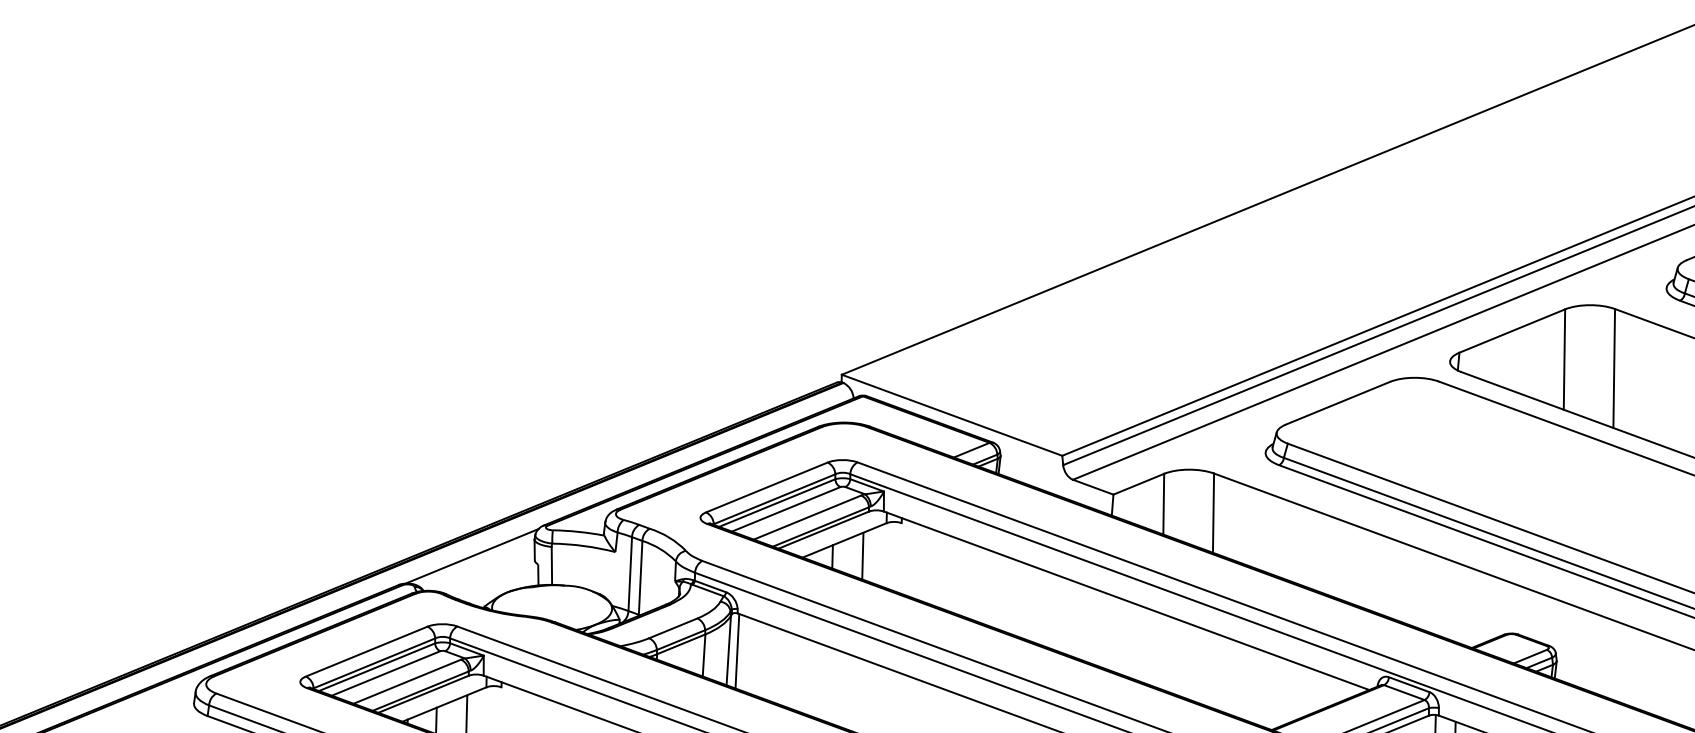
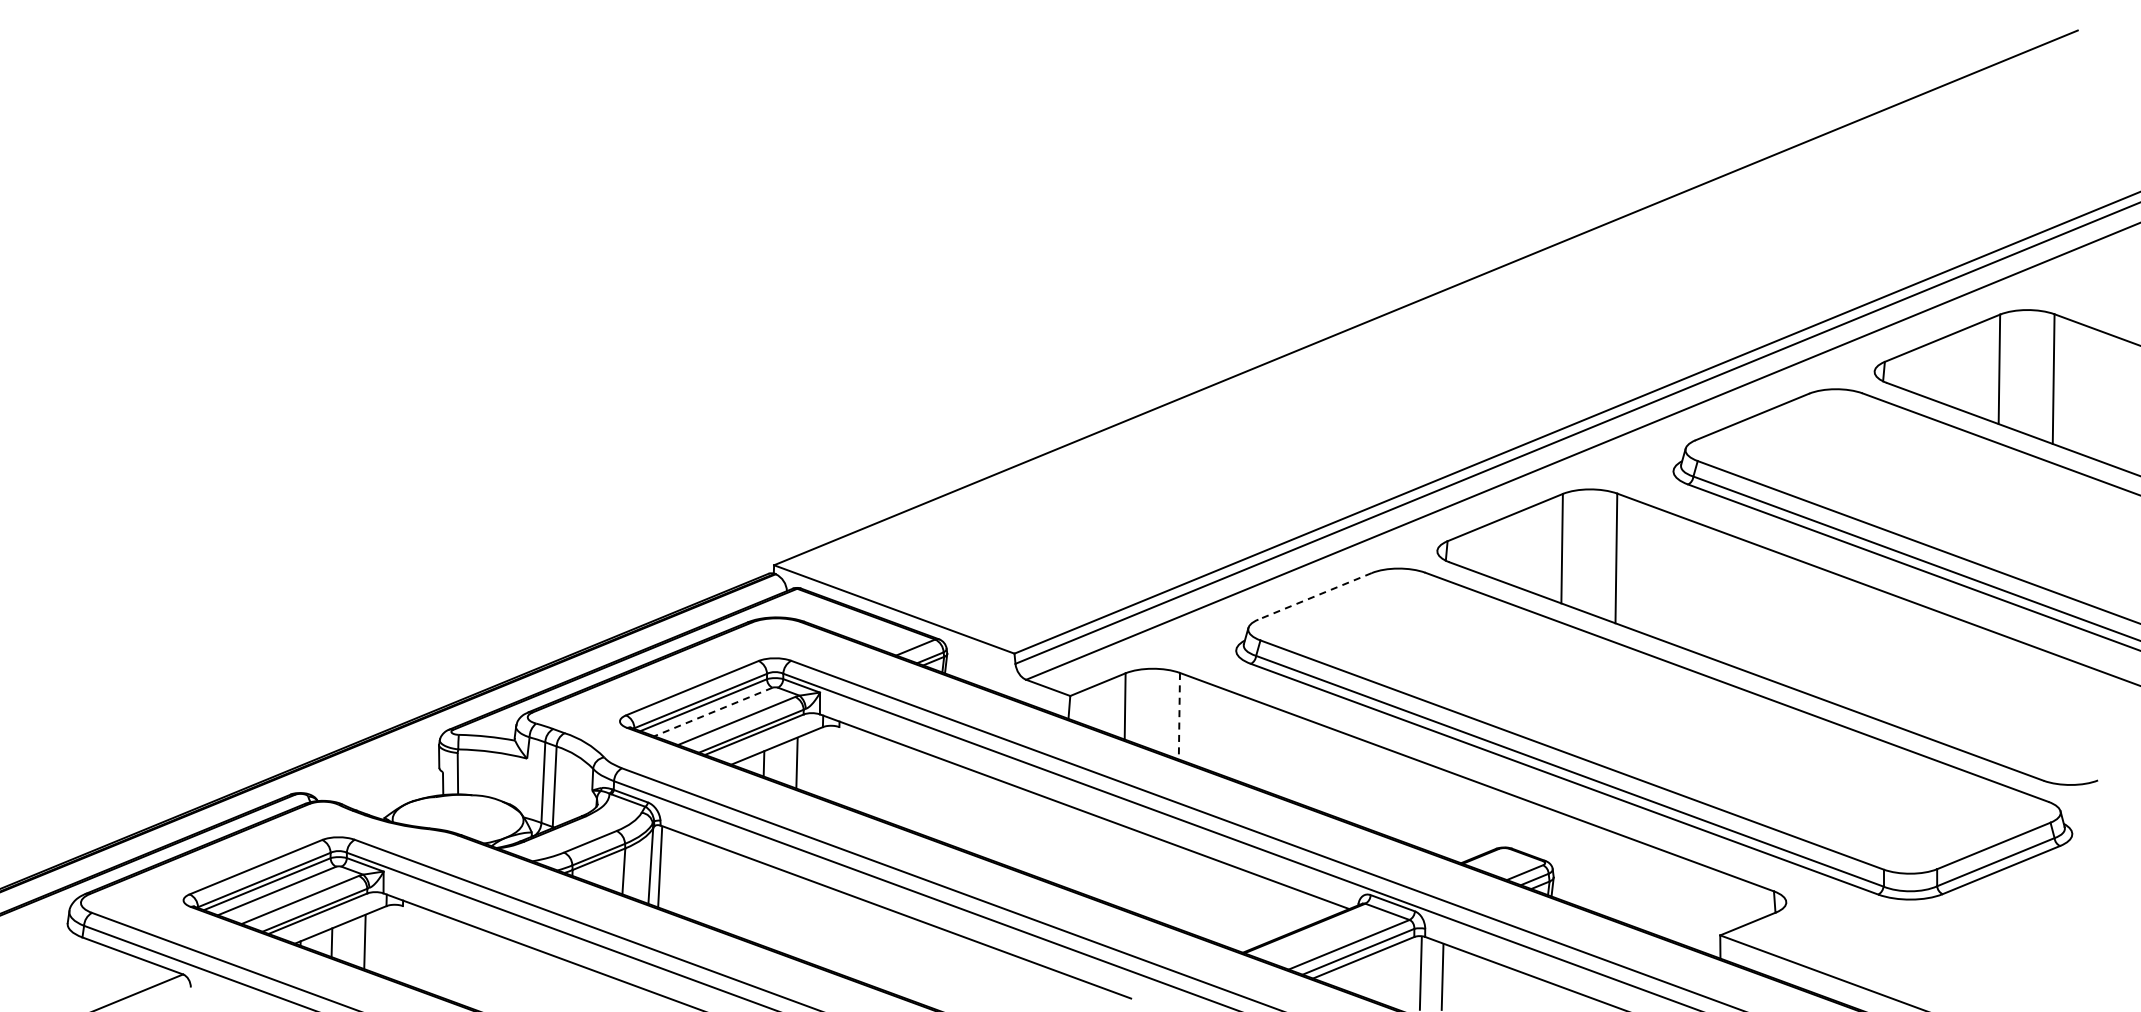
line: (1337, 403) -> (1314, 596), solid -> dashed
line: (786, 509) -> (713, 712), solid -> dashed
line: (1213, 513) -> (1179, 716), solid -> dashed
line: (471, 556) -> (370, 763), removed

